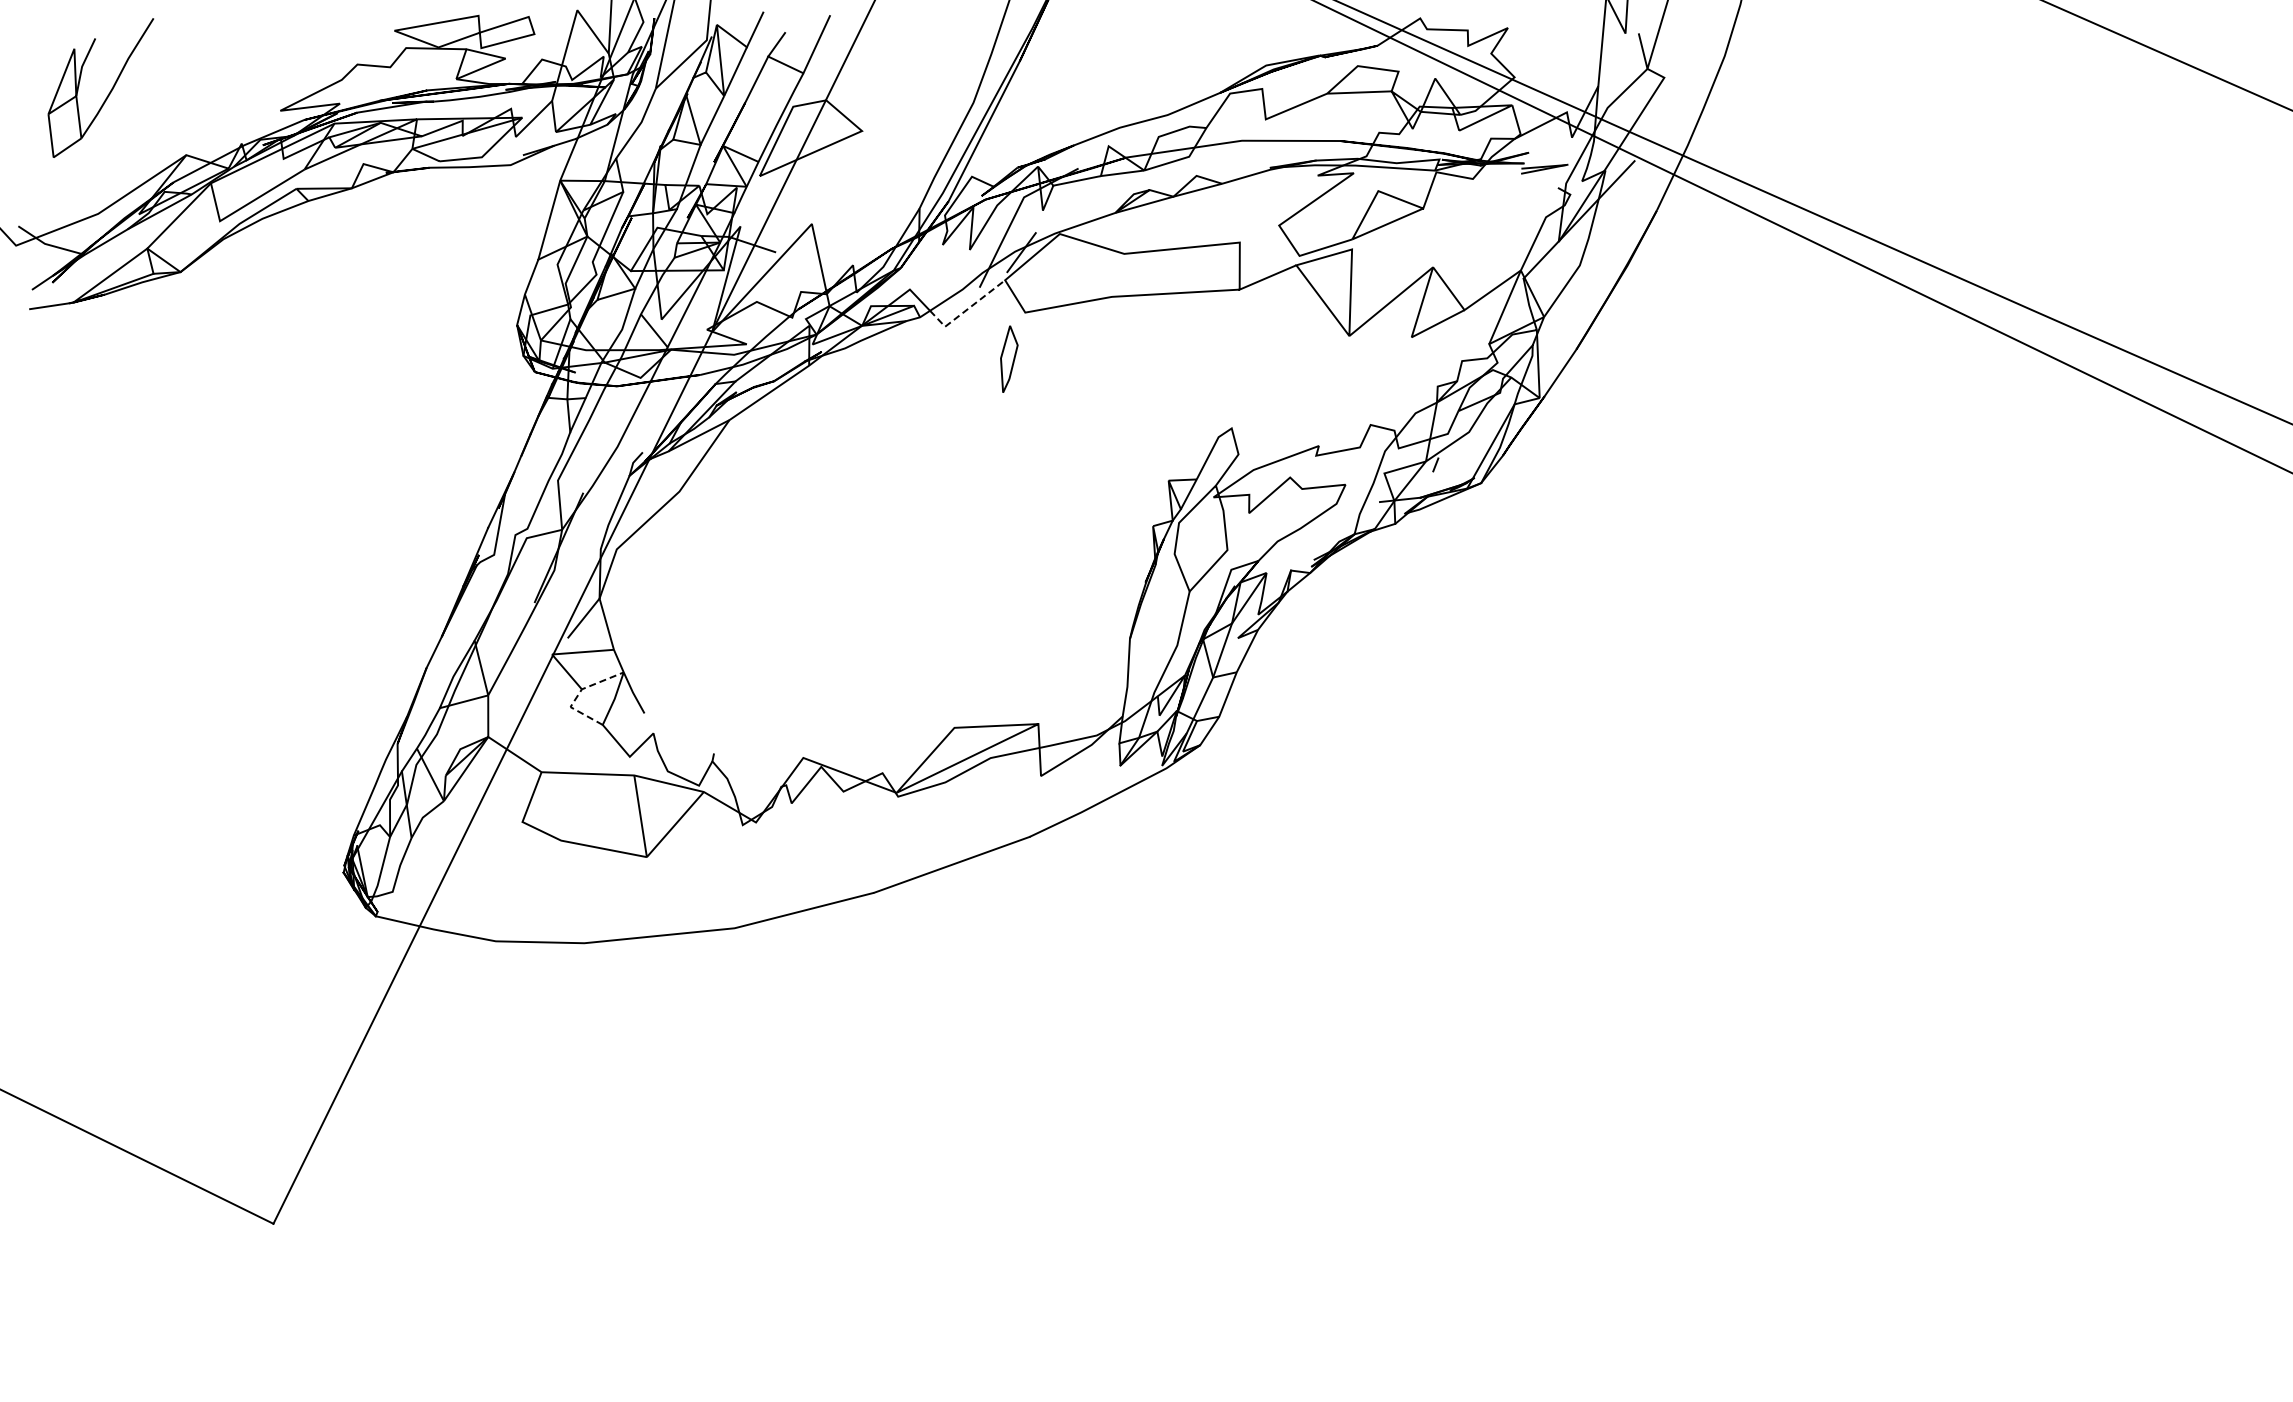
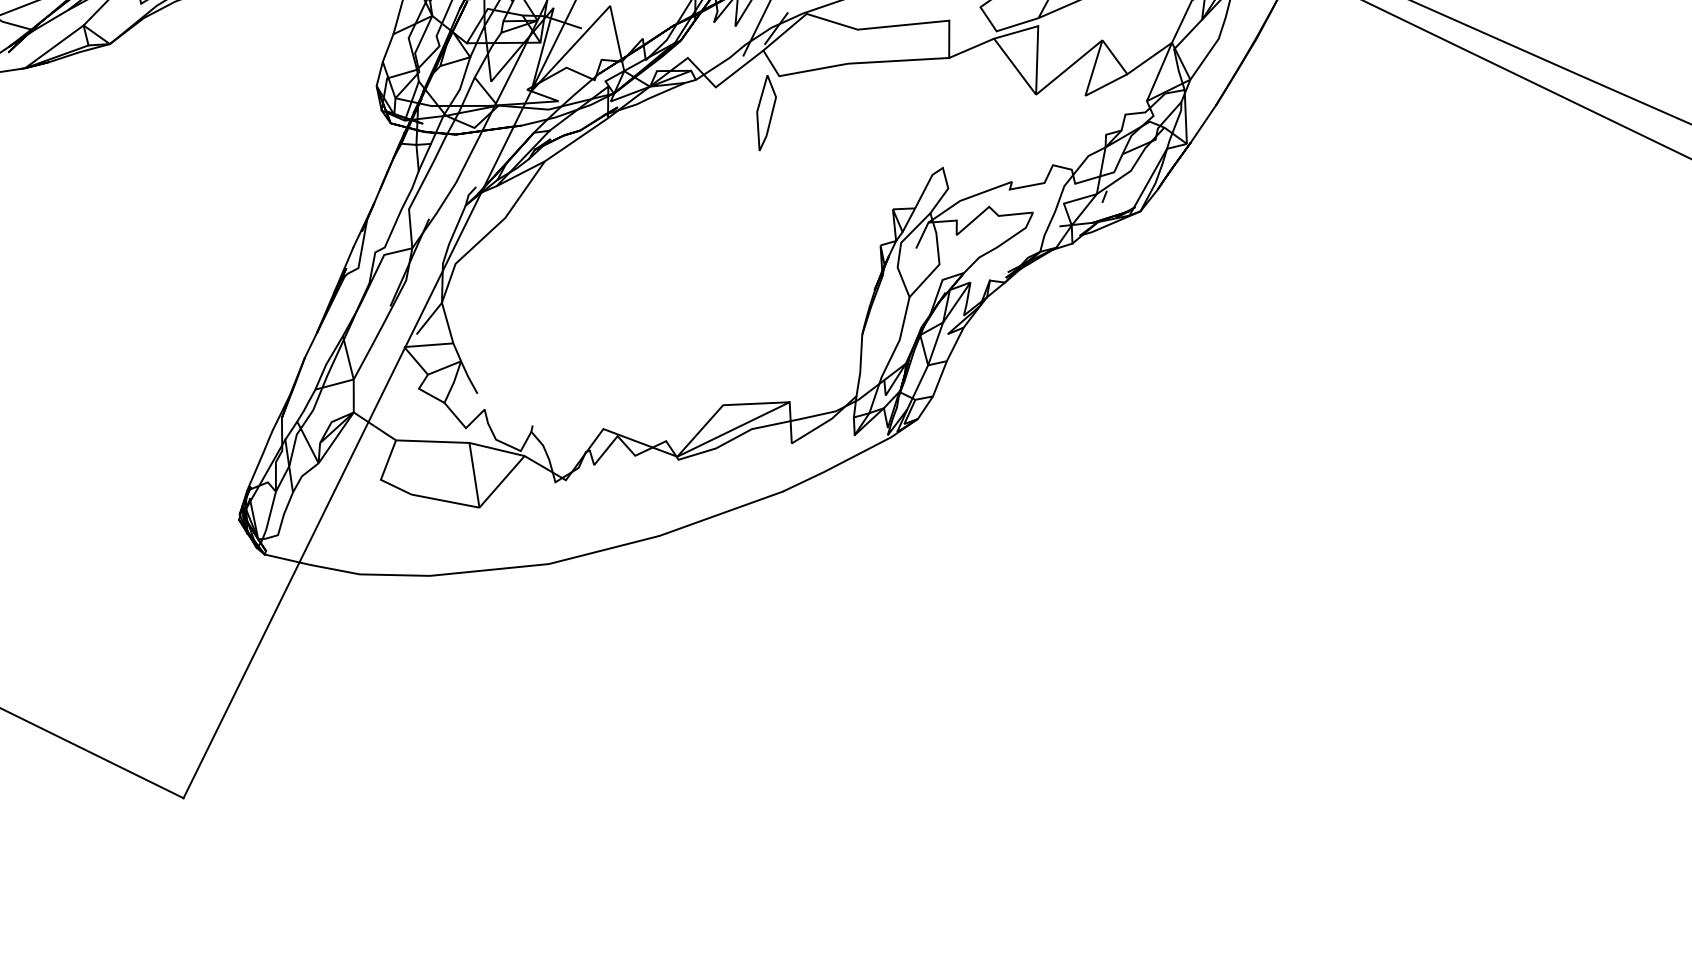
line: (966, 310) -> (732, 74), dashed -> solid
part: (1009, 359) -> (766, 113), size x1.43
line: (1205, 513) -> (922, 235), added
line: (578, 694) -> (425, 378), dashed -> solid

